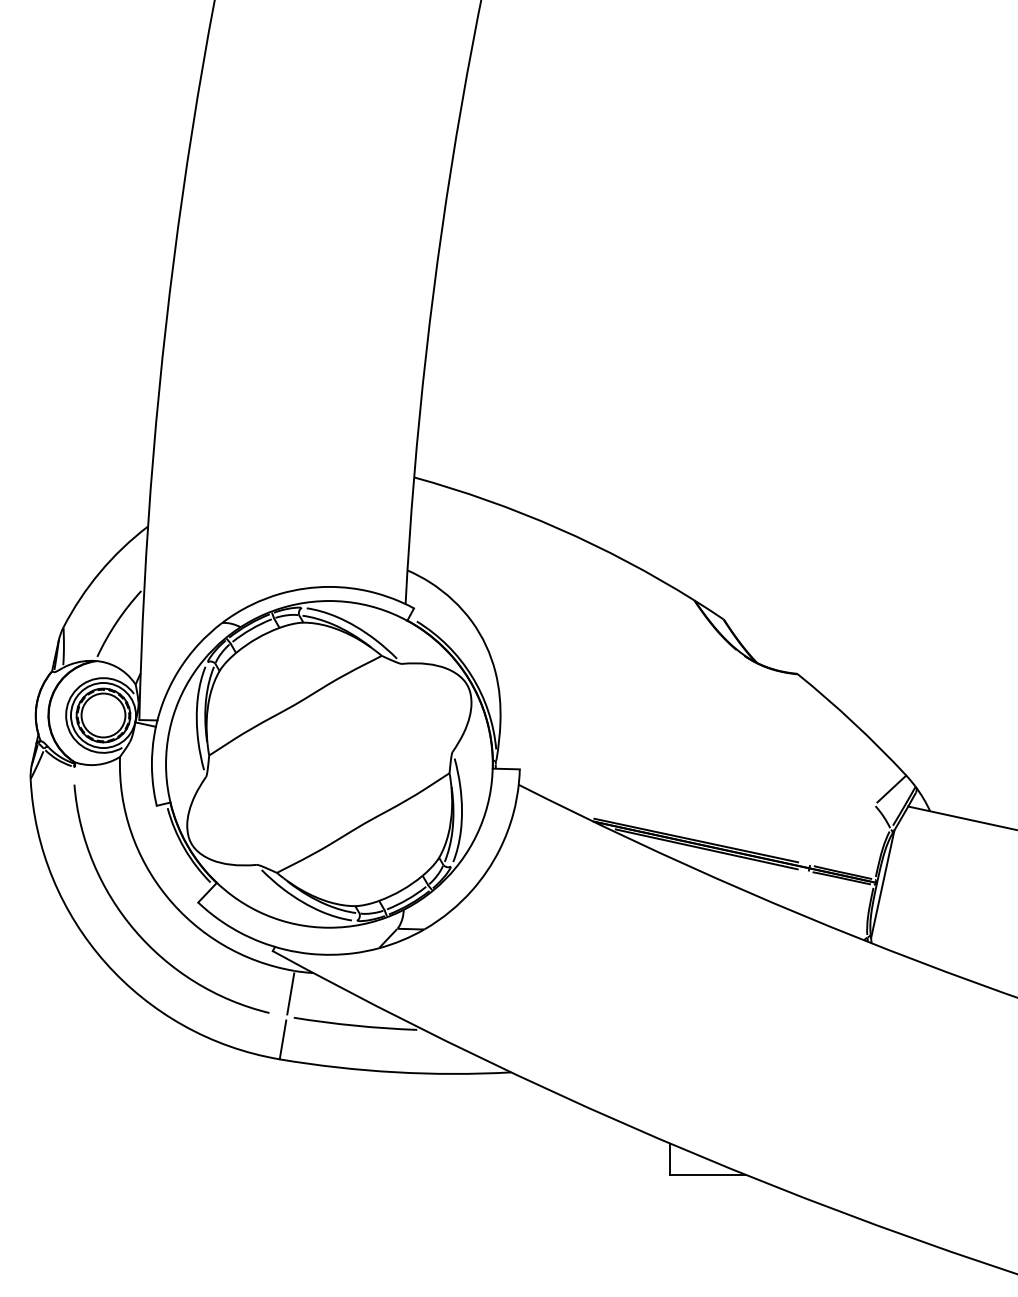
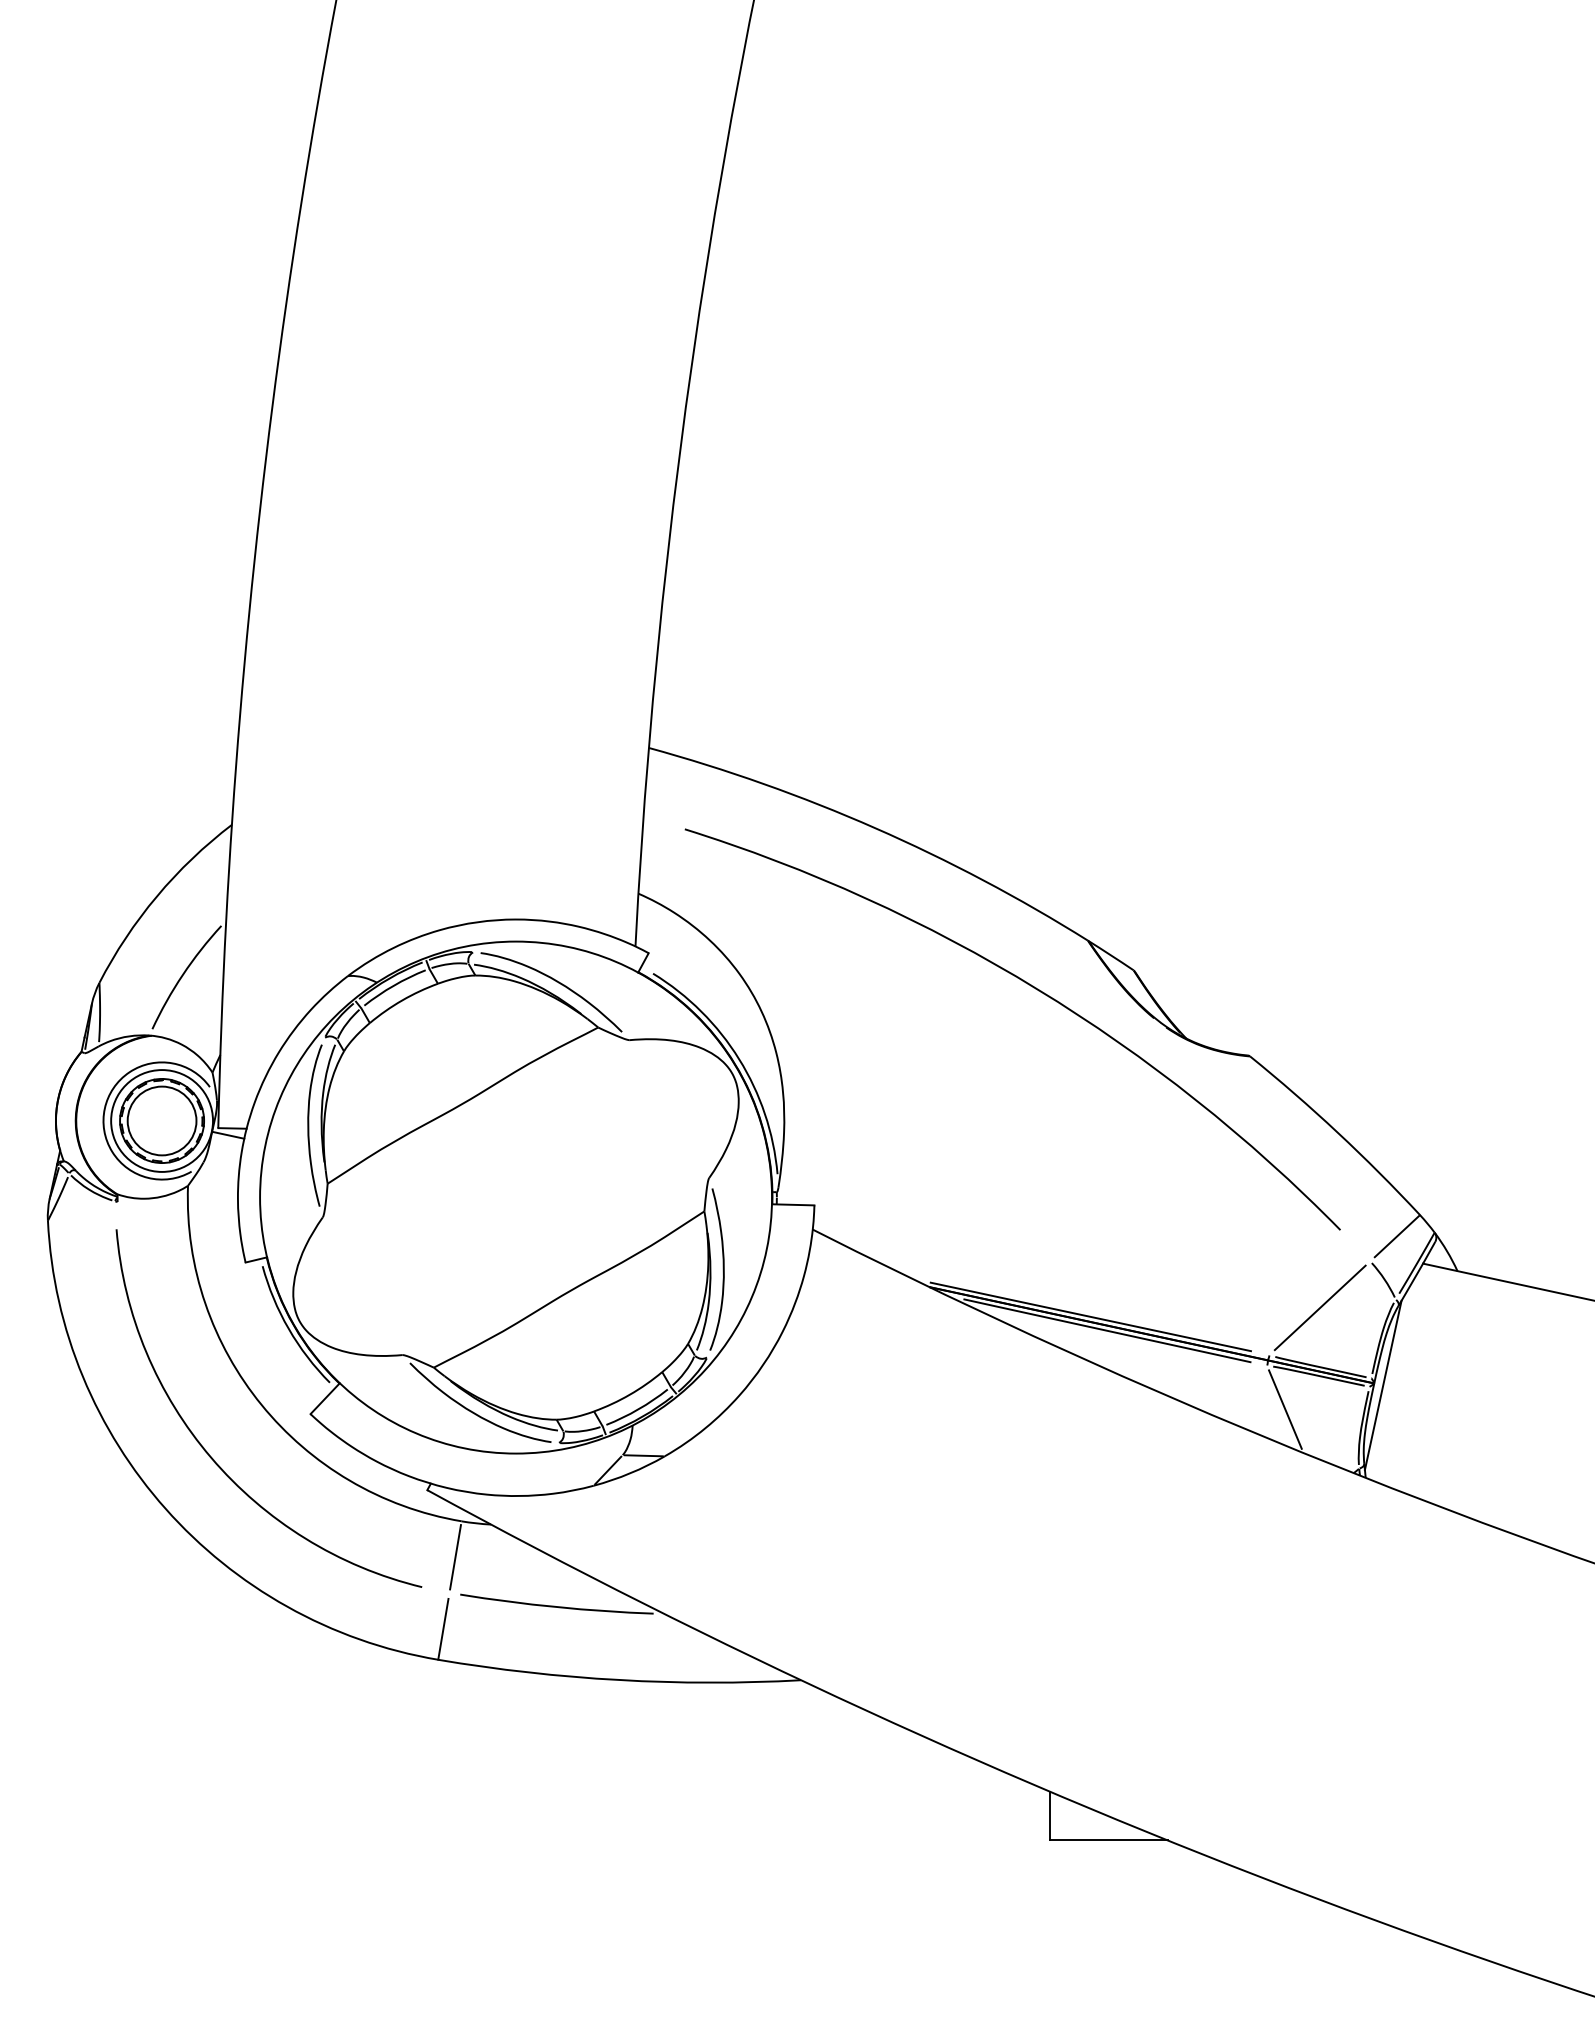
arc: (661, 632) -> (1036, 990), added
line: (842, 834) -> (1320, 1307), added
line: (819, 899) -> (1284, 1409), added

